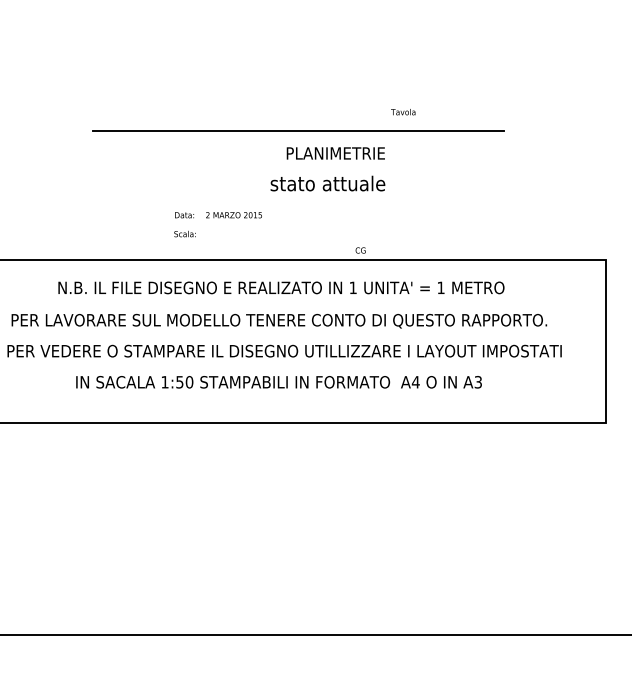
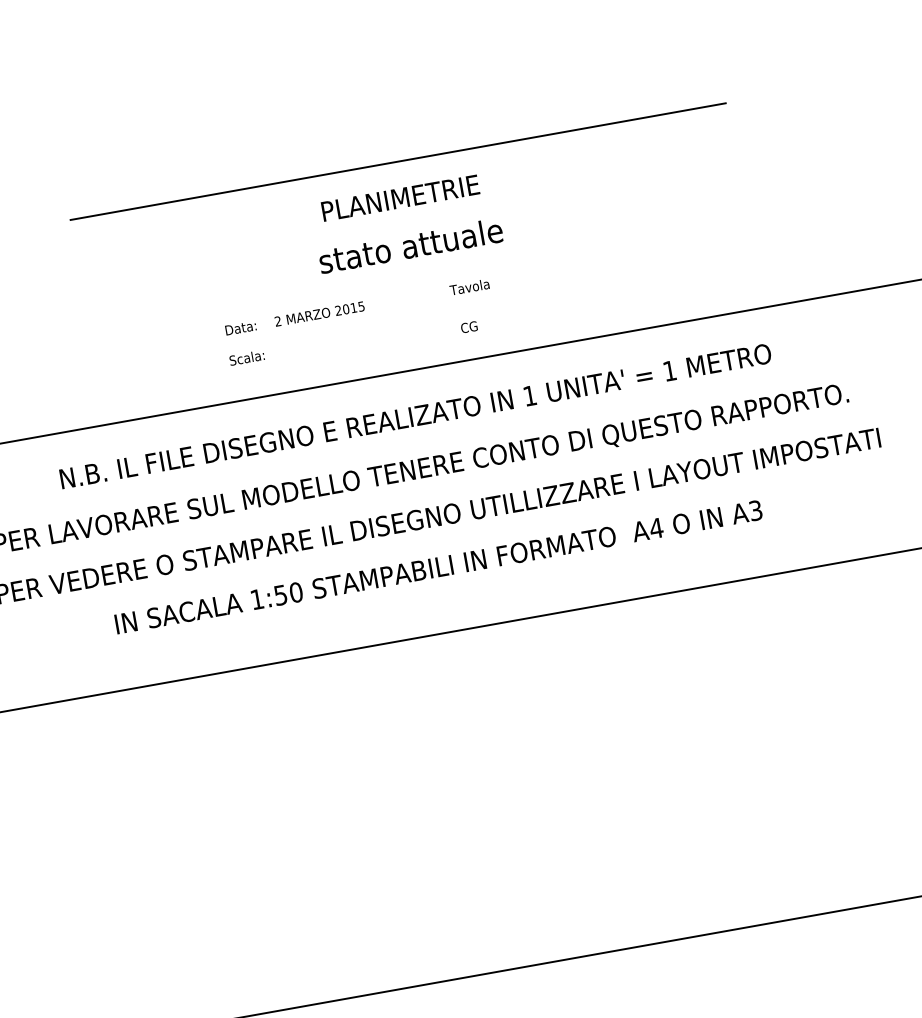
text: (403, 112) -> (470, 287), moved
text: (335, 153) -> (400, 198), moved
text: (327, 183) -> (410, 245), moved
text: (360, 250) -> (468, 327), moved

